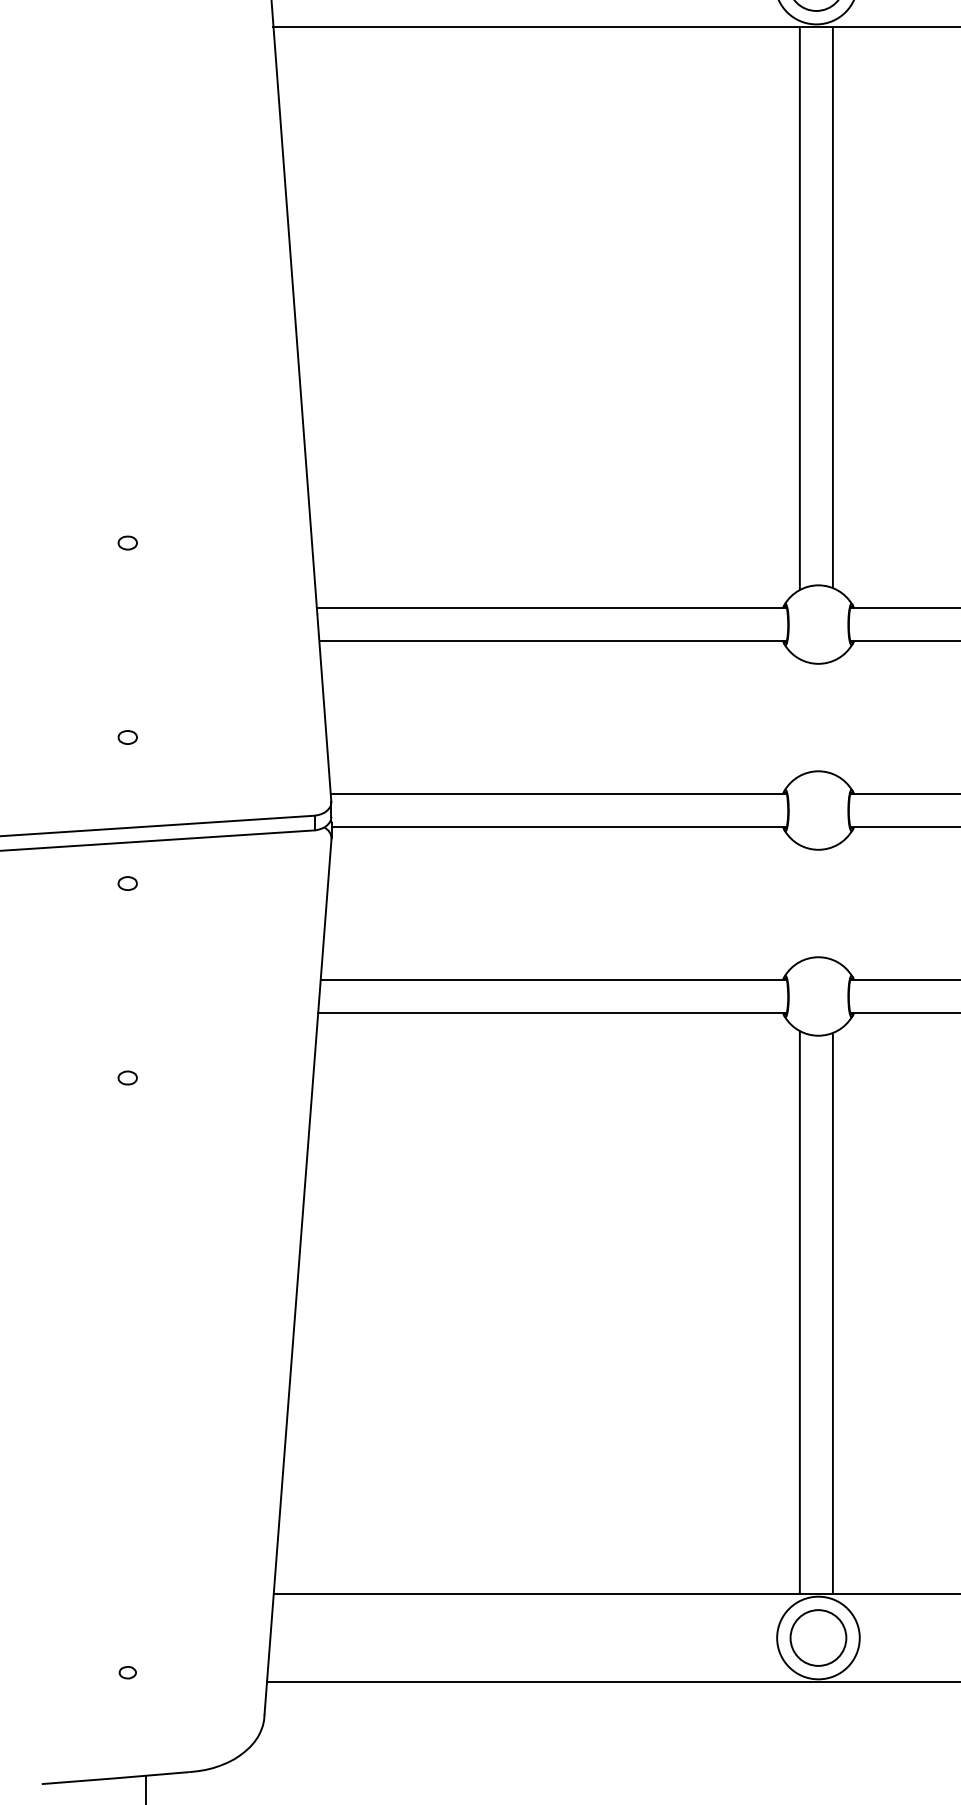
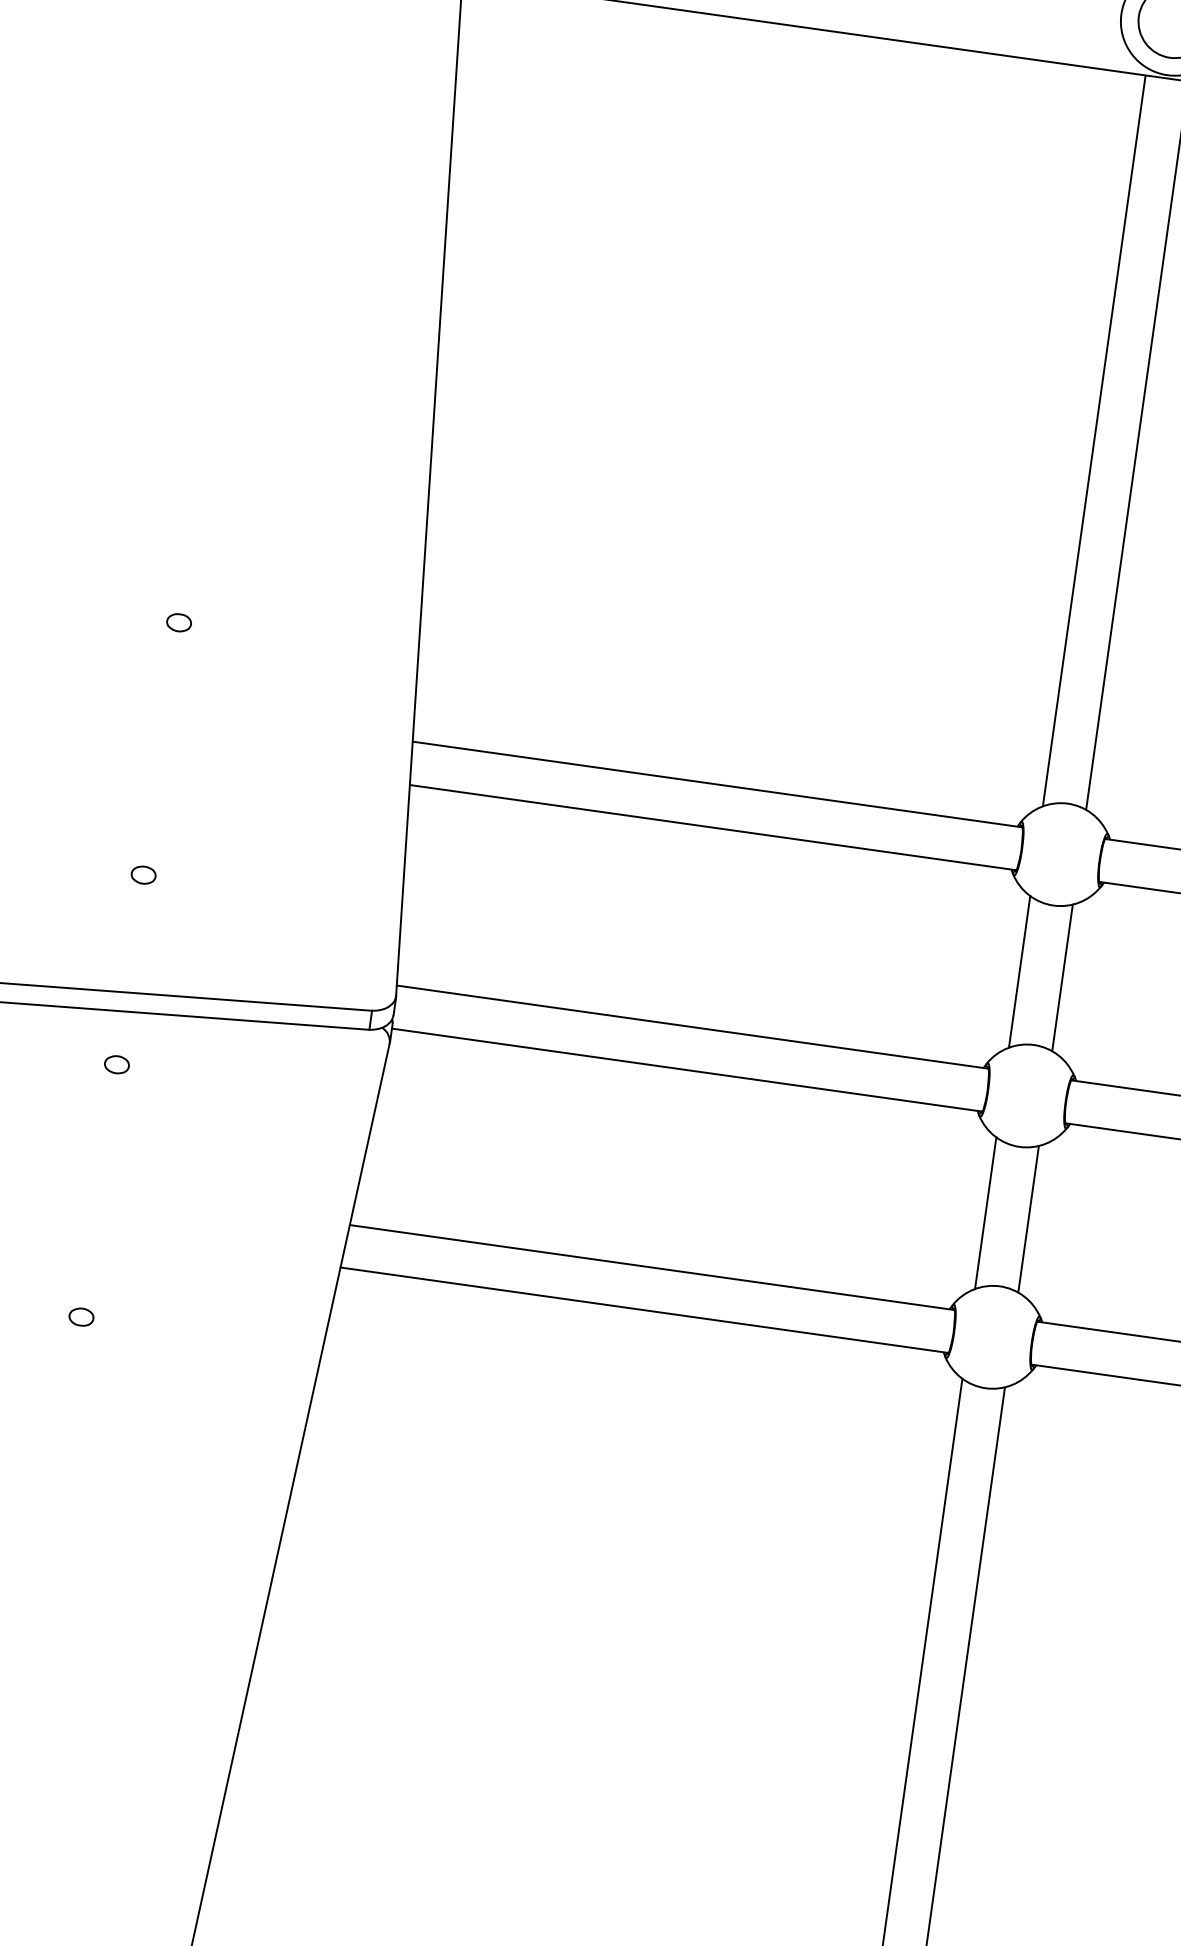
line: (799, 717) -> (1019, 971), added
line: (832, 717) -> (1061, 977), added
line: (799, 903) -> (985, 1213), added
line: (832, 903) -> (1028, 1219), added

